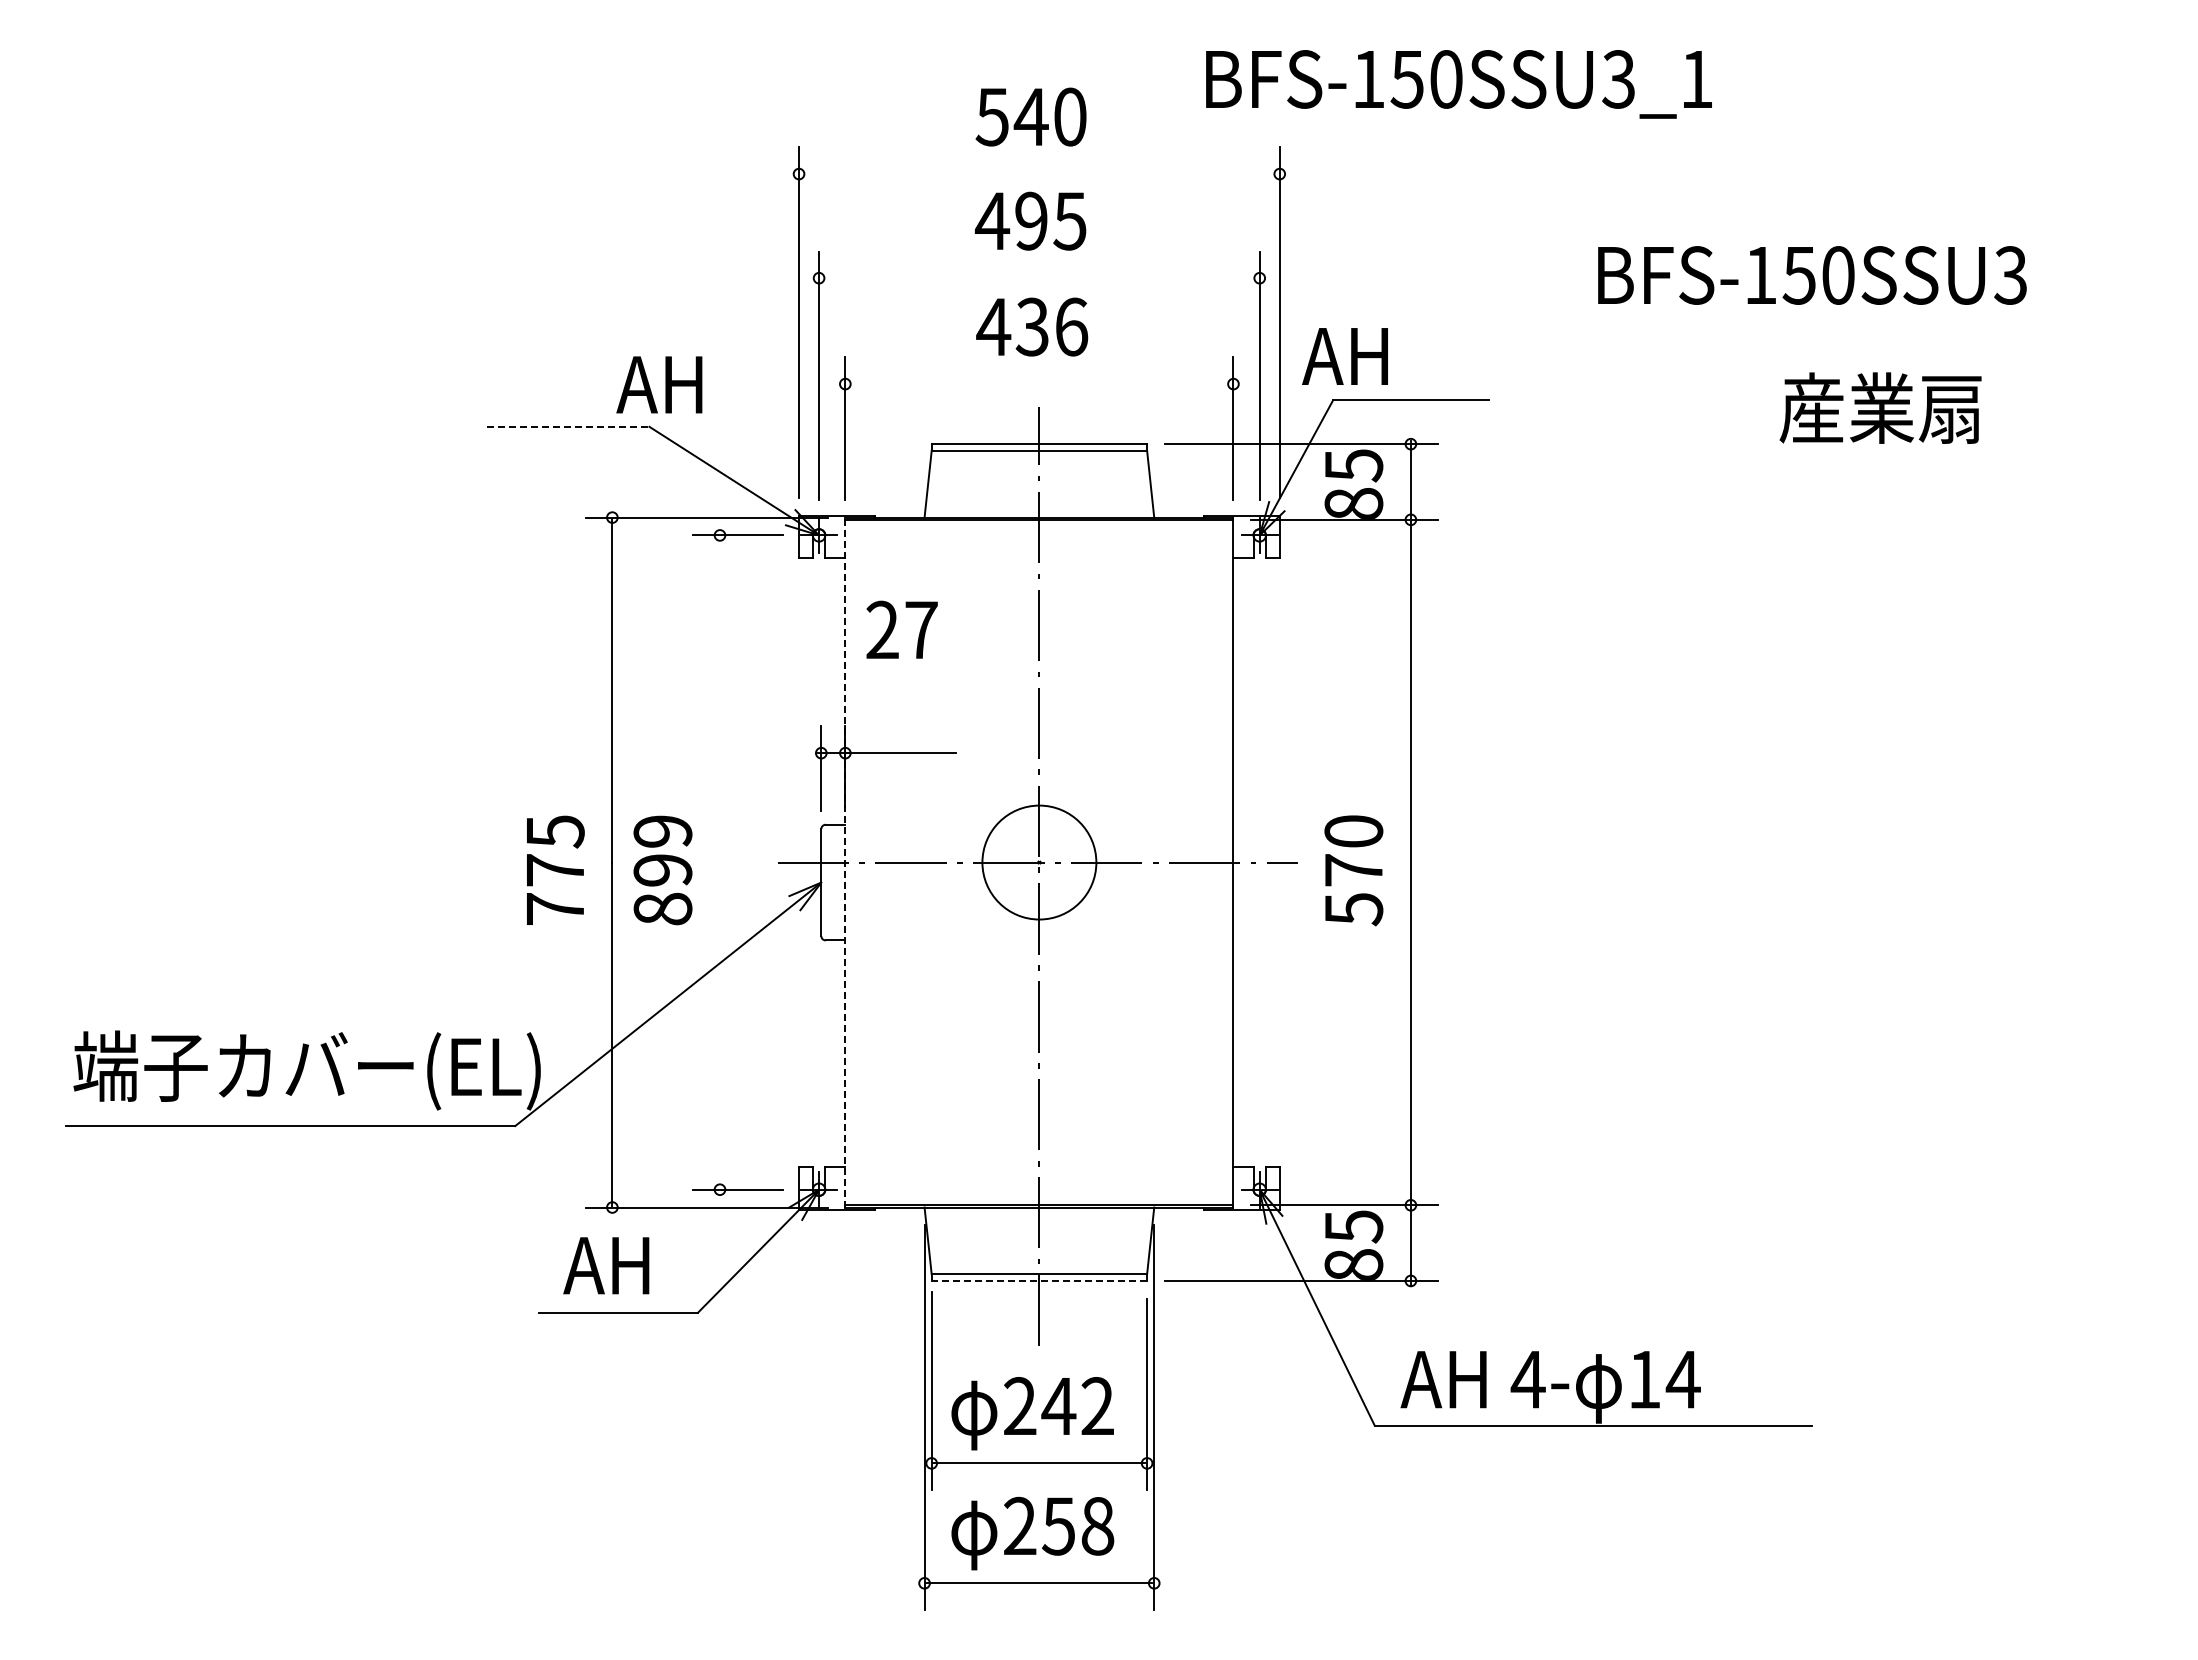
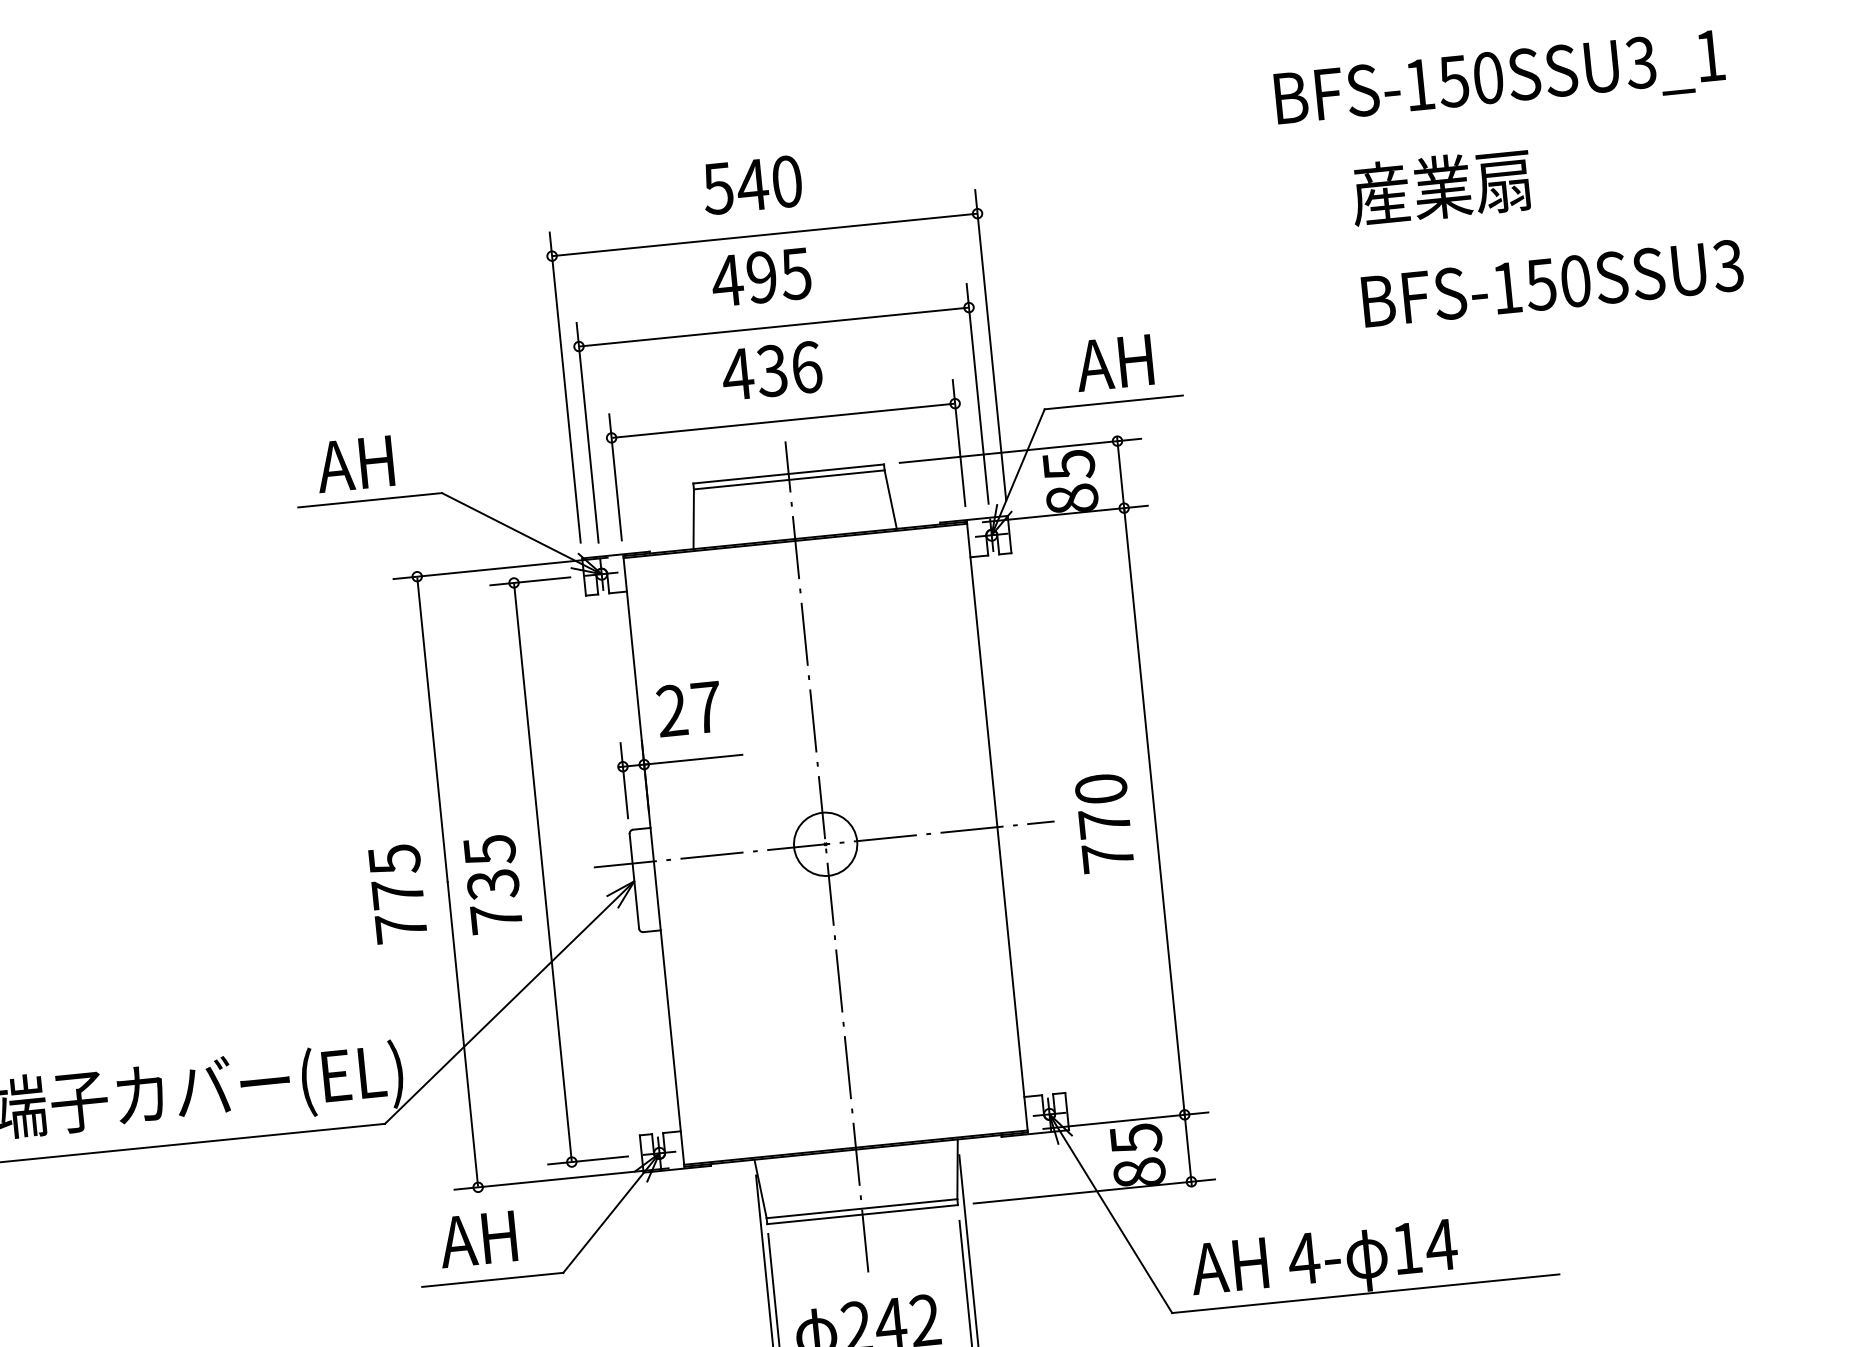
text: (1458, 84) -> (1499, 81), moved
line: (1038, 174) -> (764, 235), added
text: (1812, 275) -> (1552, 283), moved
line: (1038, 278) -> (773, 327), added
text: (1344, 356) -> (1113, 363), moved
text: (659, 384) -> (355, 463), moved
line: (1039, 384) -> (783, 421), added
text: (1880, 407) -> (1441, 186), moved
line: (568, 426) -> (370, 499), dashed -> solid
text: (901, 629) -> (688, 708), moved
line: (719, 862) -> (542, 872), added
line: (845, 862) -> (654, 861), dashed -> solid
circle: (1039, 862) -> (825, 844), size x0.62
text: (662, 870) -> (492, 884), 899 -> 735
text: (1354, 909) -> (1108, 858), 570 -> 770
line: (1039, 1280) -> (862, 1214), dashed -> solid

